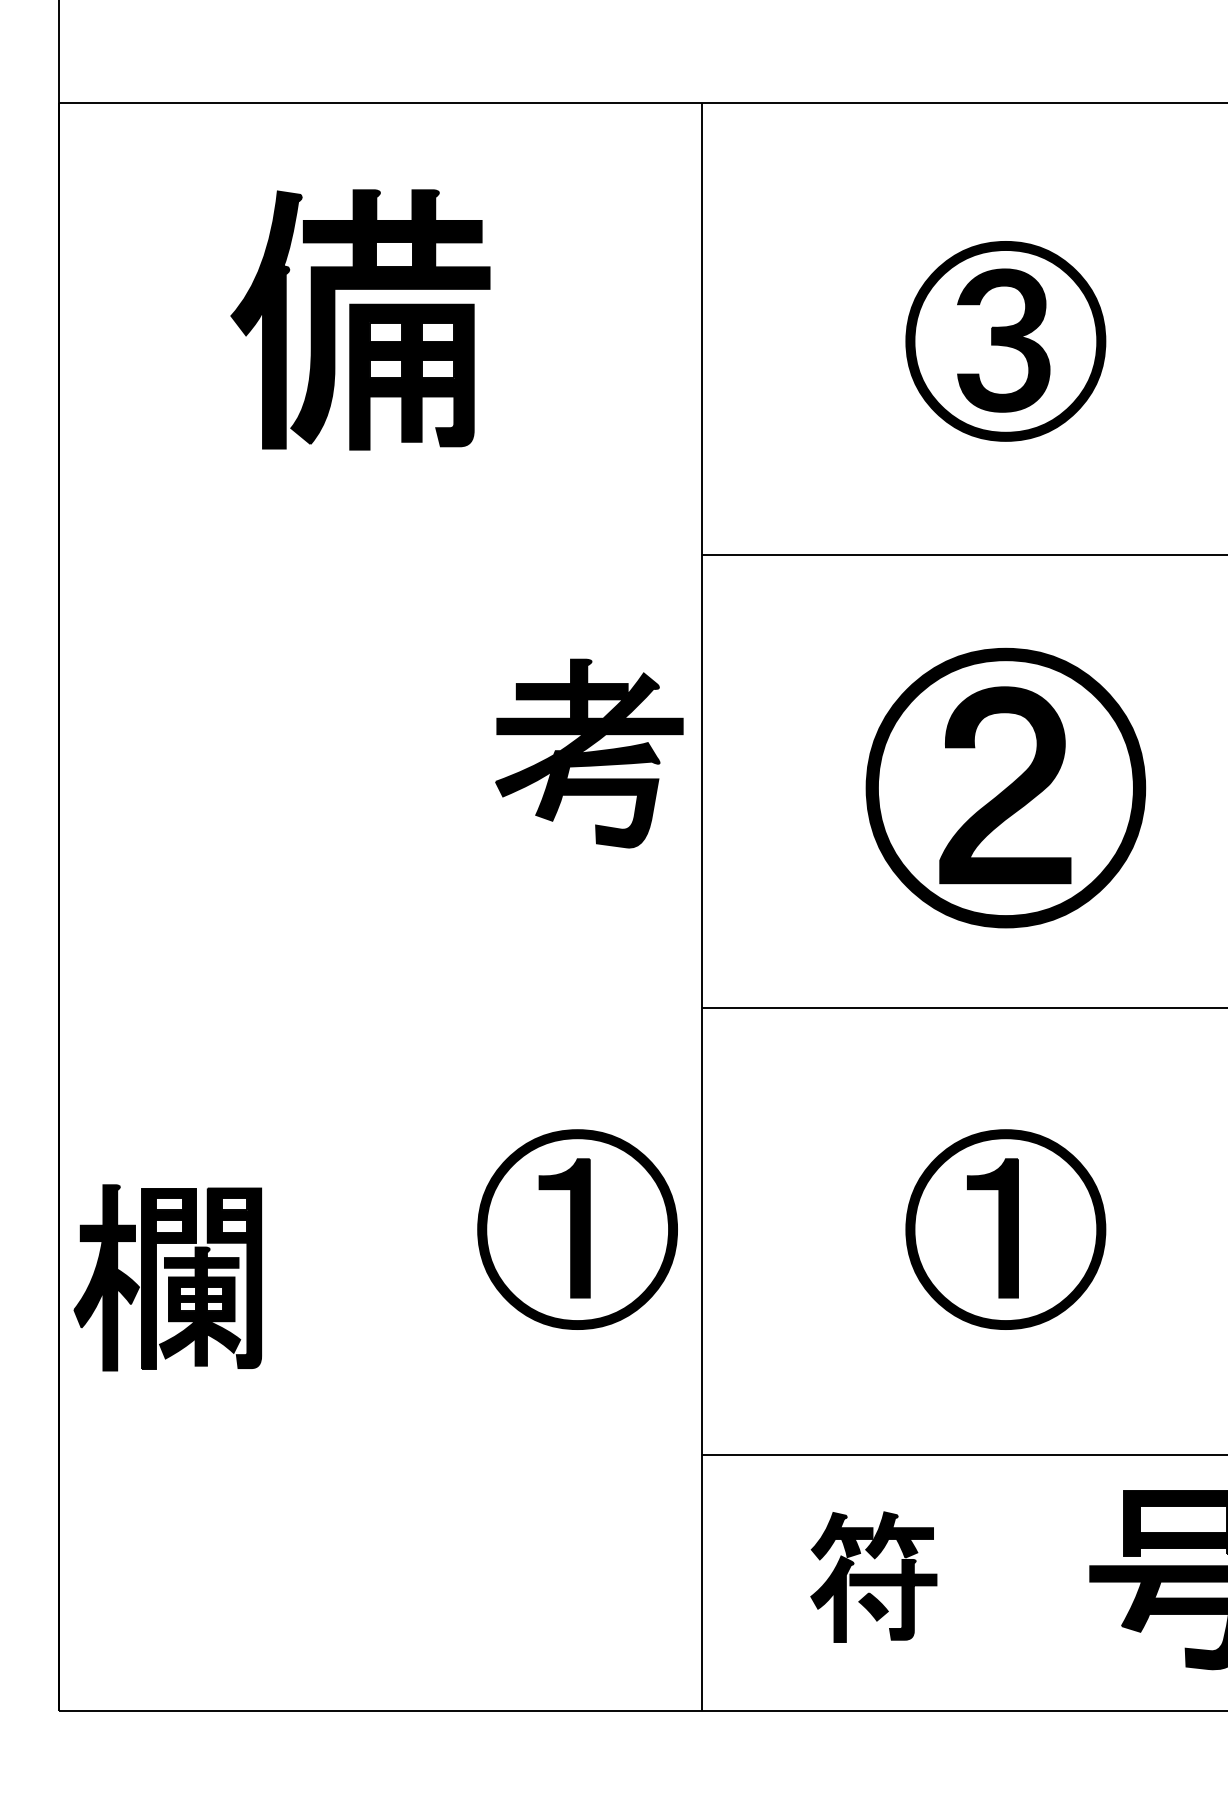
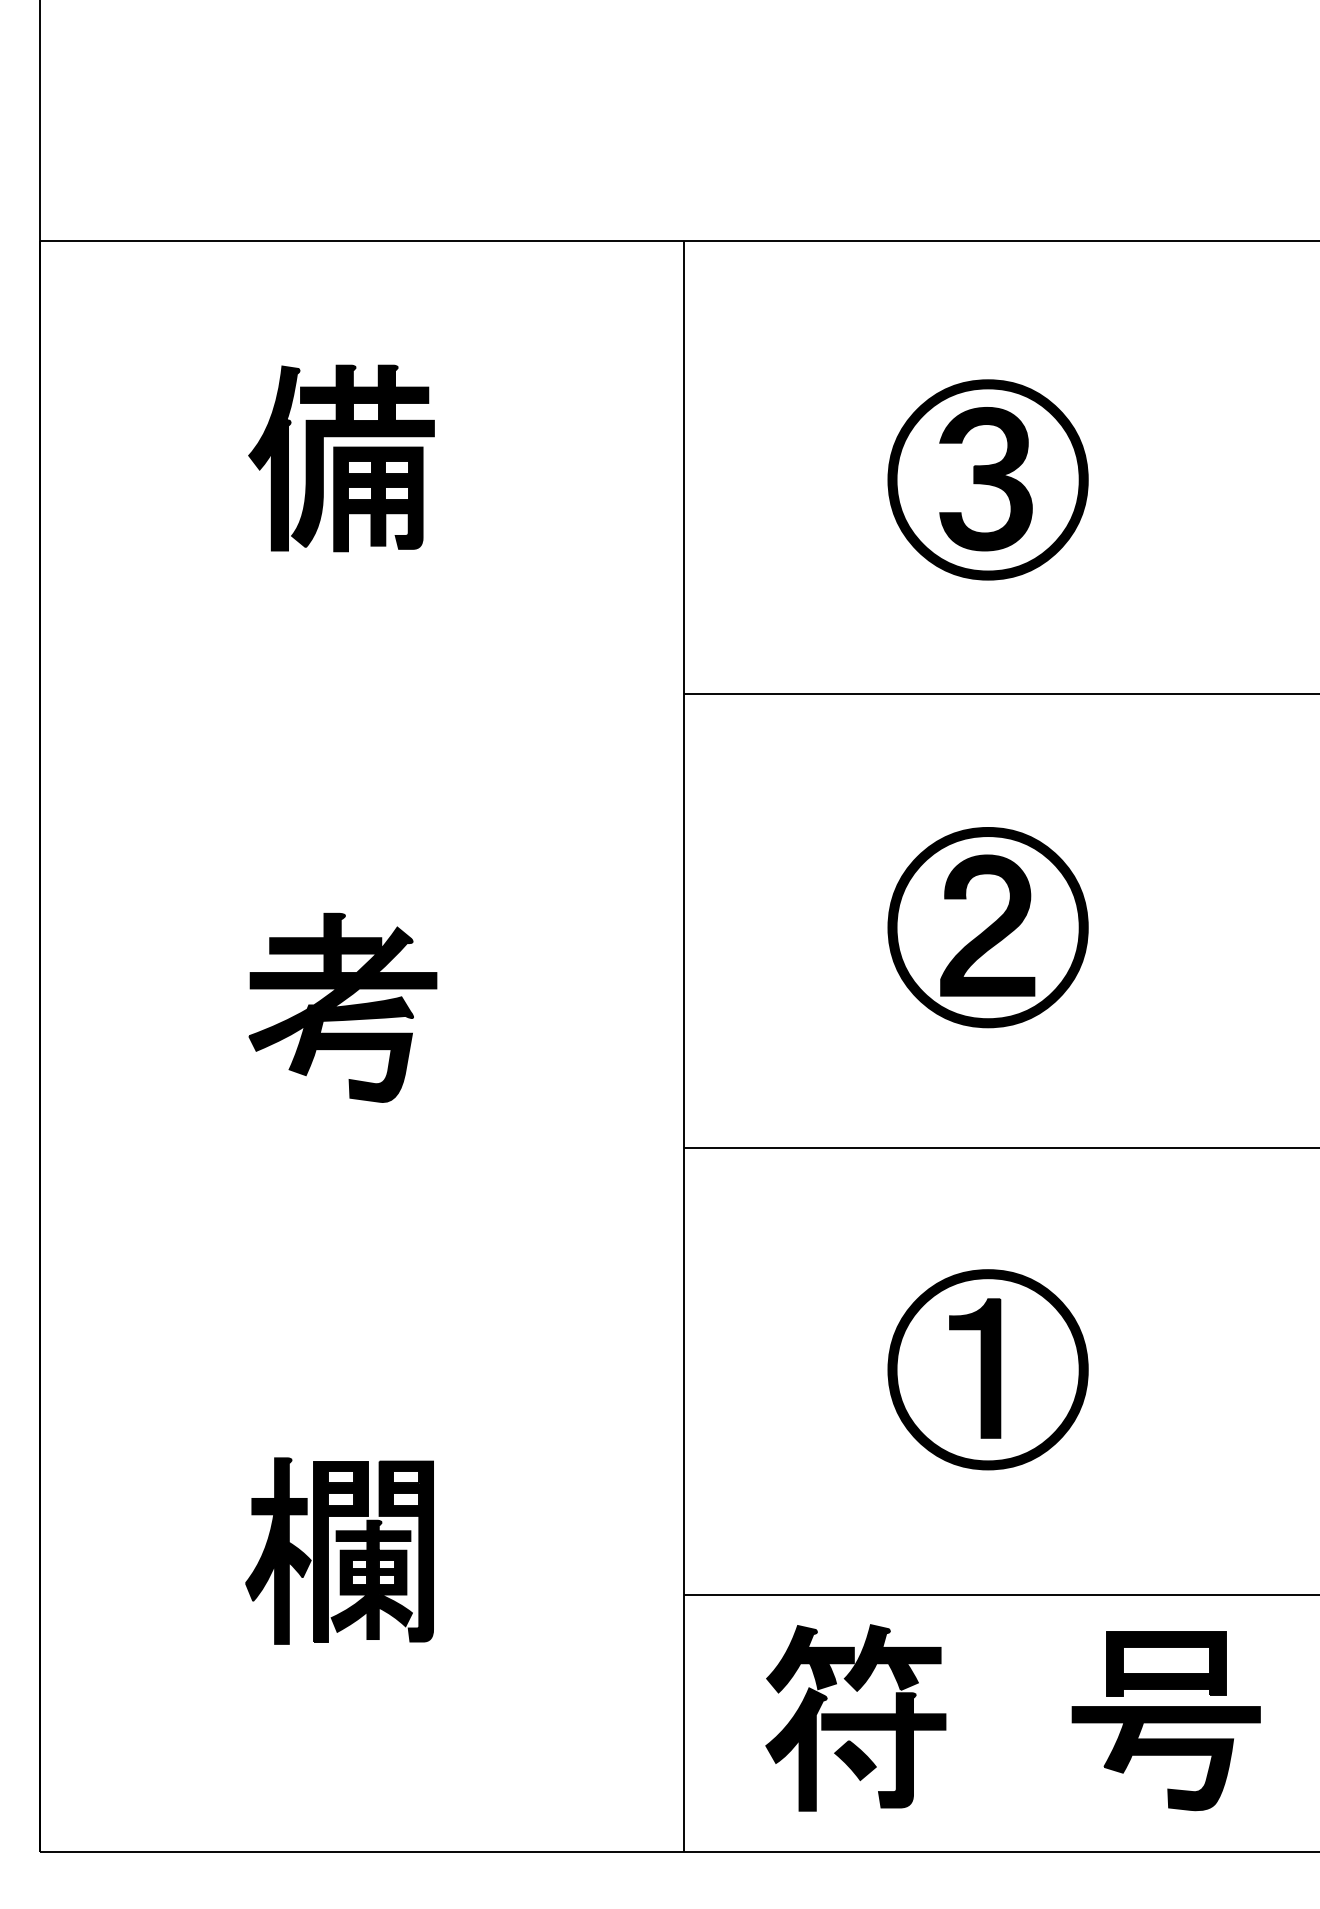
part: (360, 319) -> (341, 458), size x0.71
part: (588, 753) -> (342, 1007), moved
part: (1005, 788) -> (987, 927), size x0.71
part: (577, 1229) -> (558, 1369), removed
part: (167, 1277) -> (339, 1550), moved
part: (873, 1576) -> (855, 1717), size x1.43

